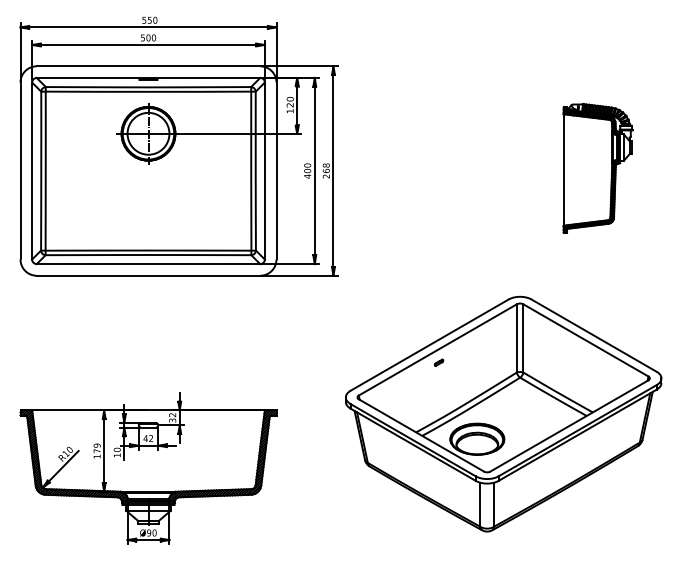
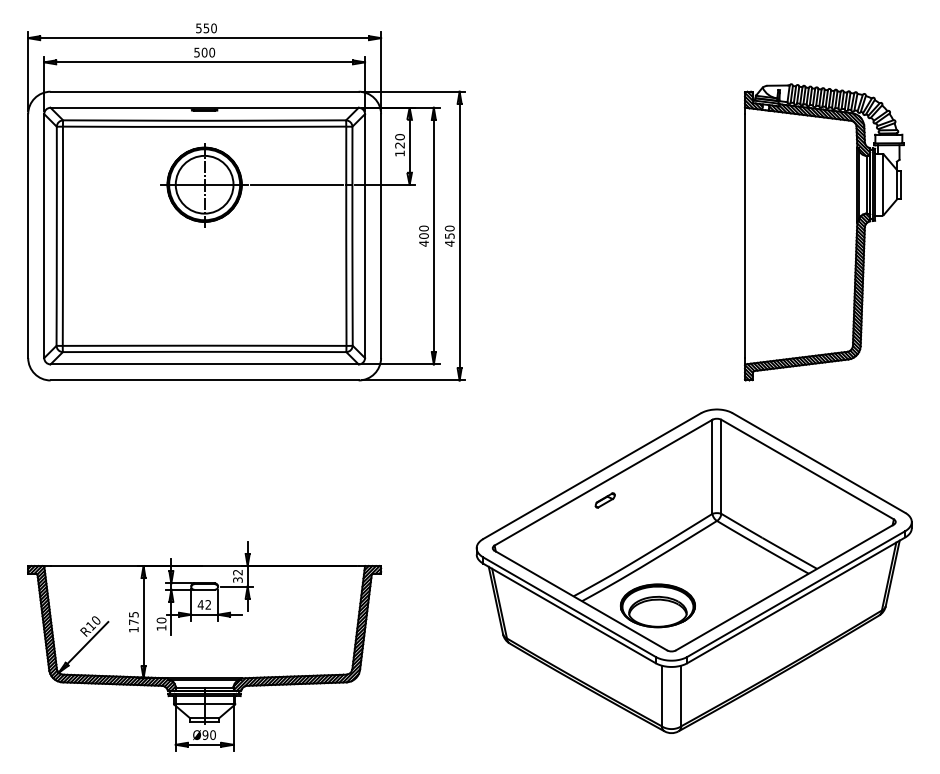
part: (598, 168) -> (824, 232), size x1.67
text: (326, 170) -> (449, 235), 268 -> 450
part: (438, 362) -> (604, 500), size x1.67
text: (96, 445) -> (133, 614), 179 -> 175

